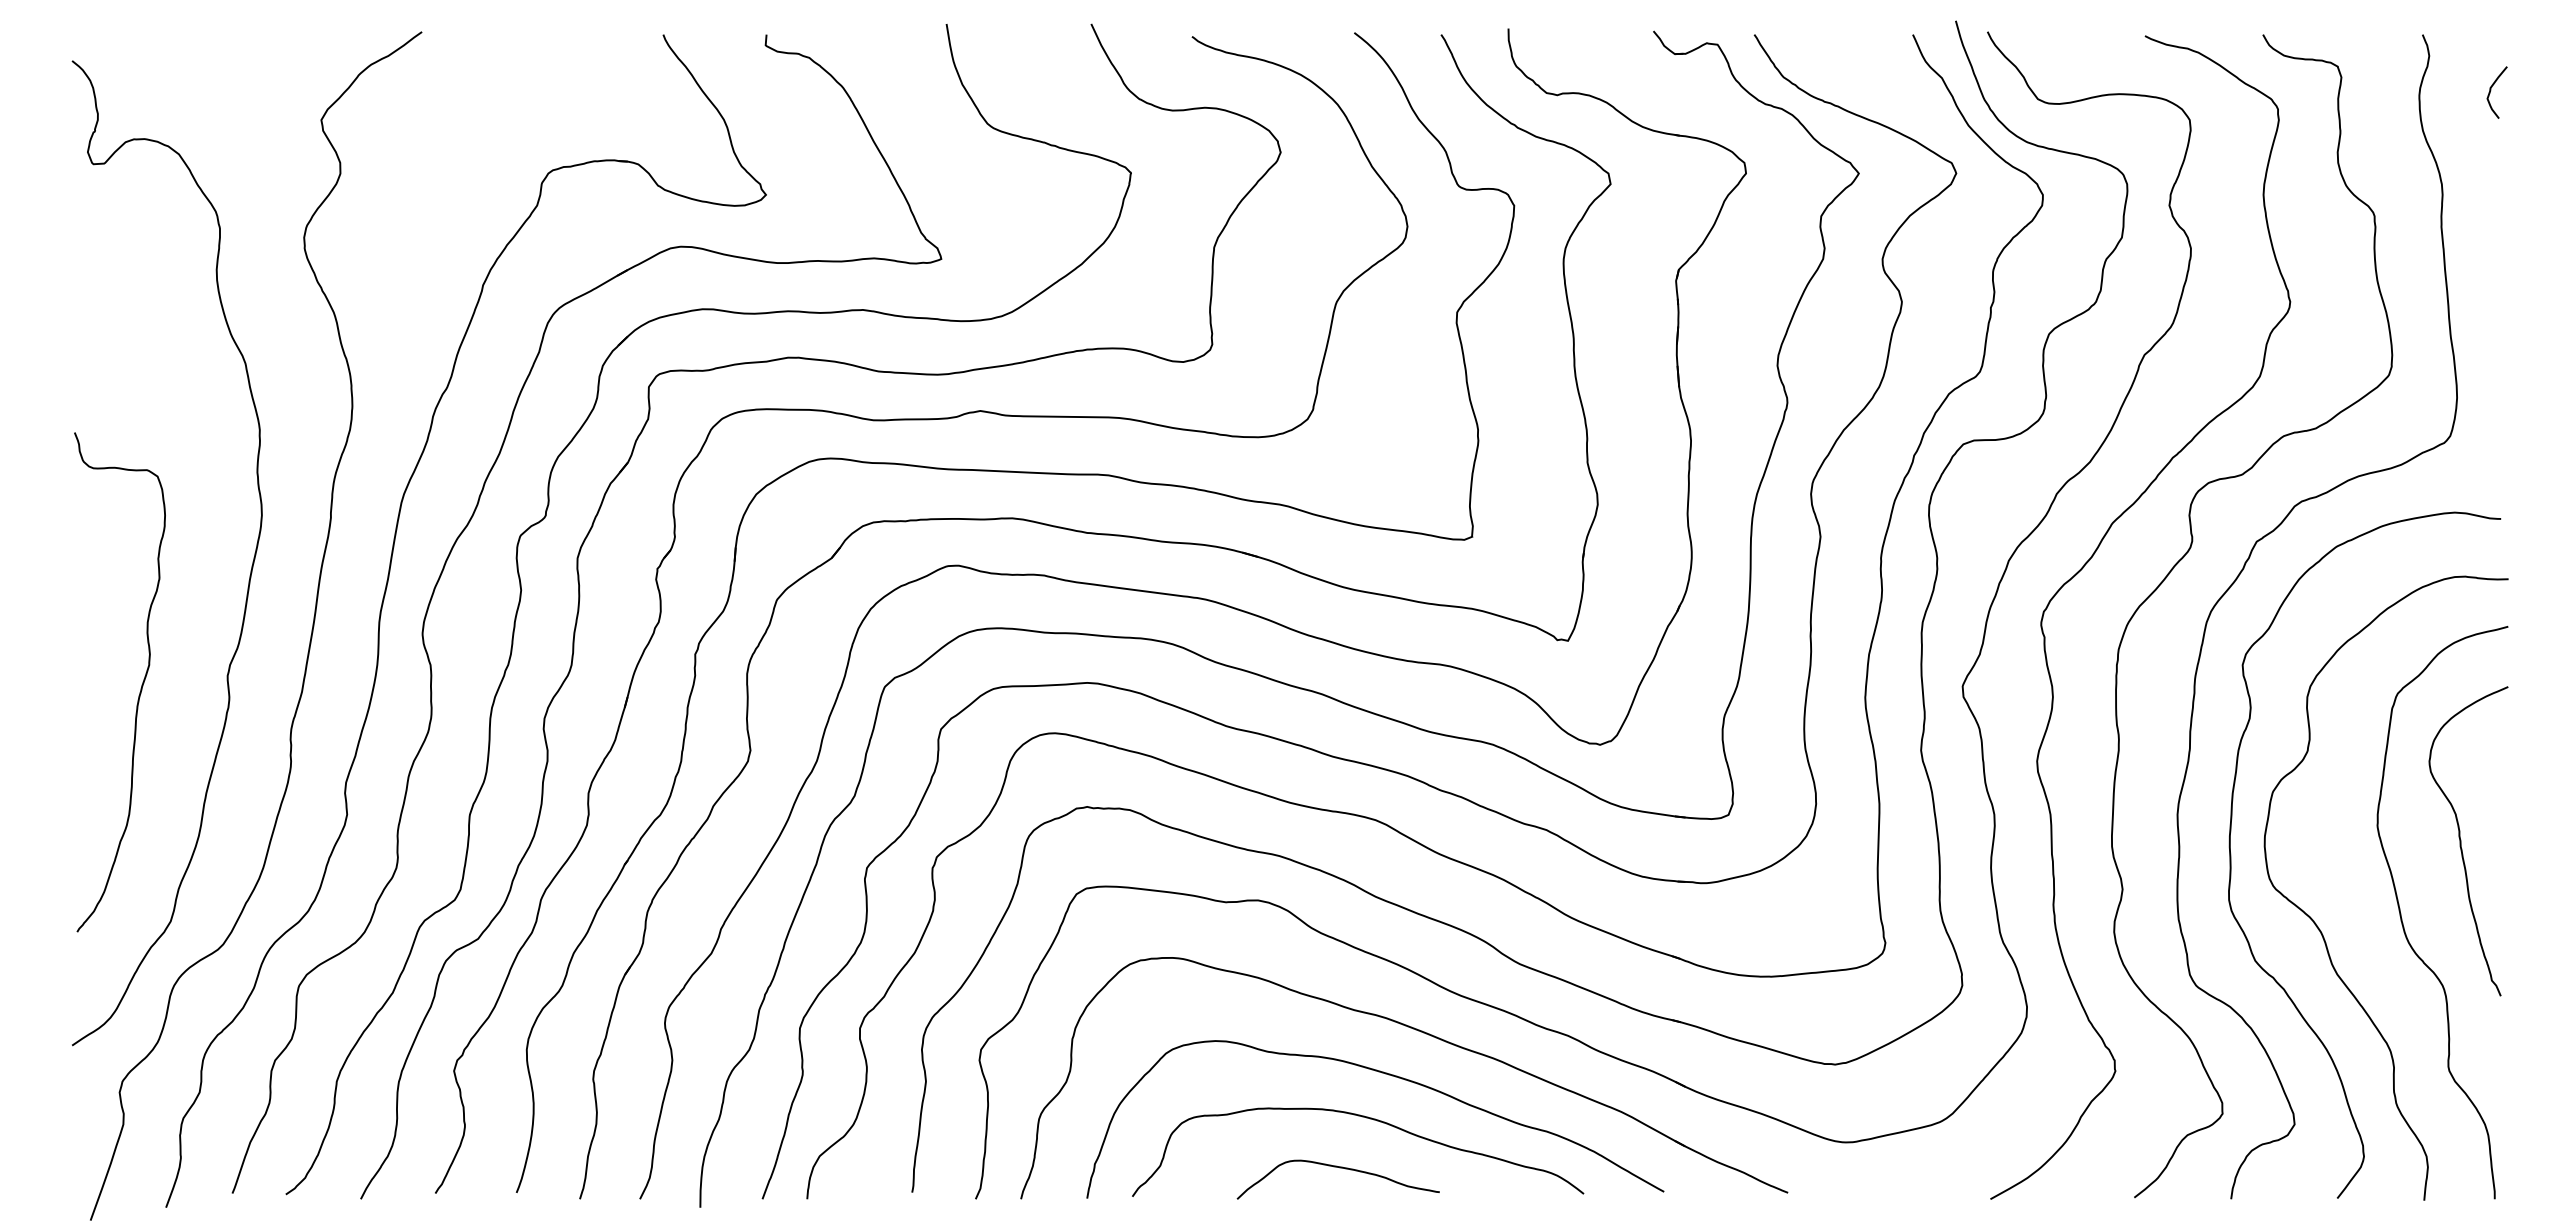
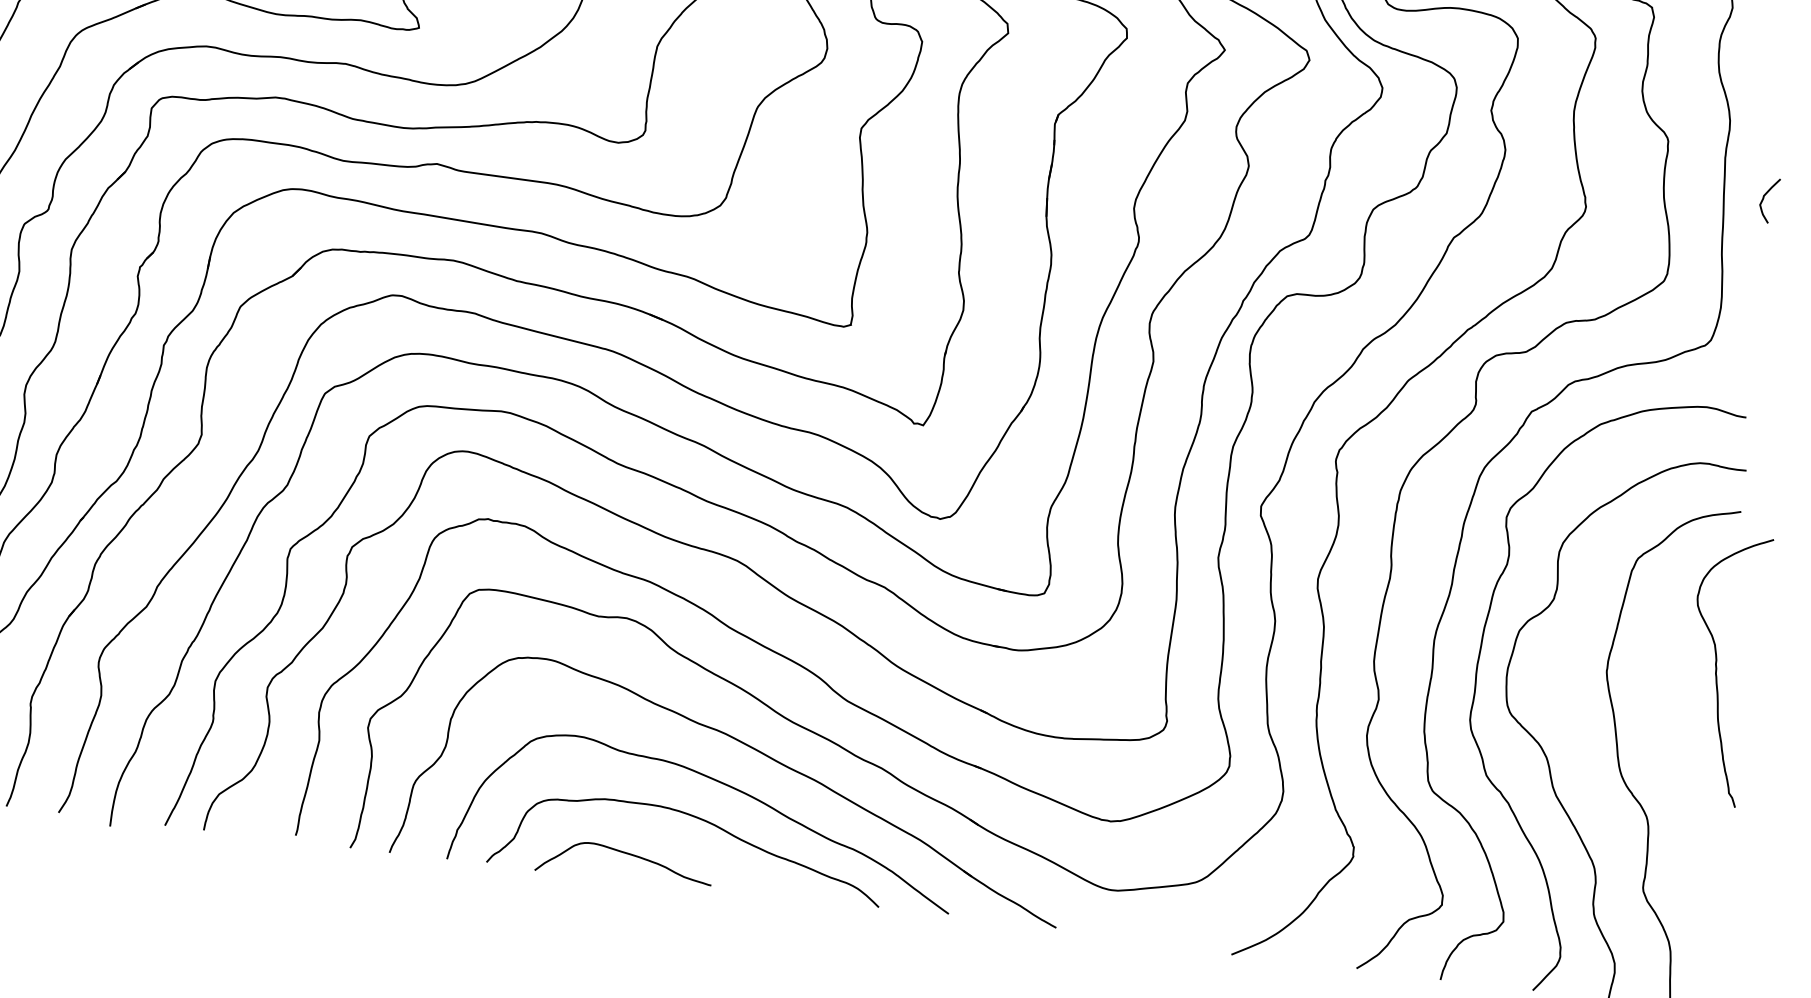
curve: (2491, 90) -> (1764, 198), moved
curve: (2461, 841) -> (1717, 669), moved
curve: (1339, 1168) -> (626, 854), moved

